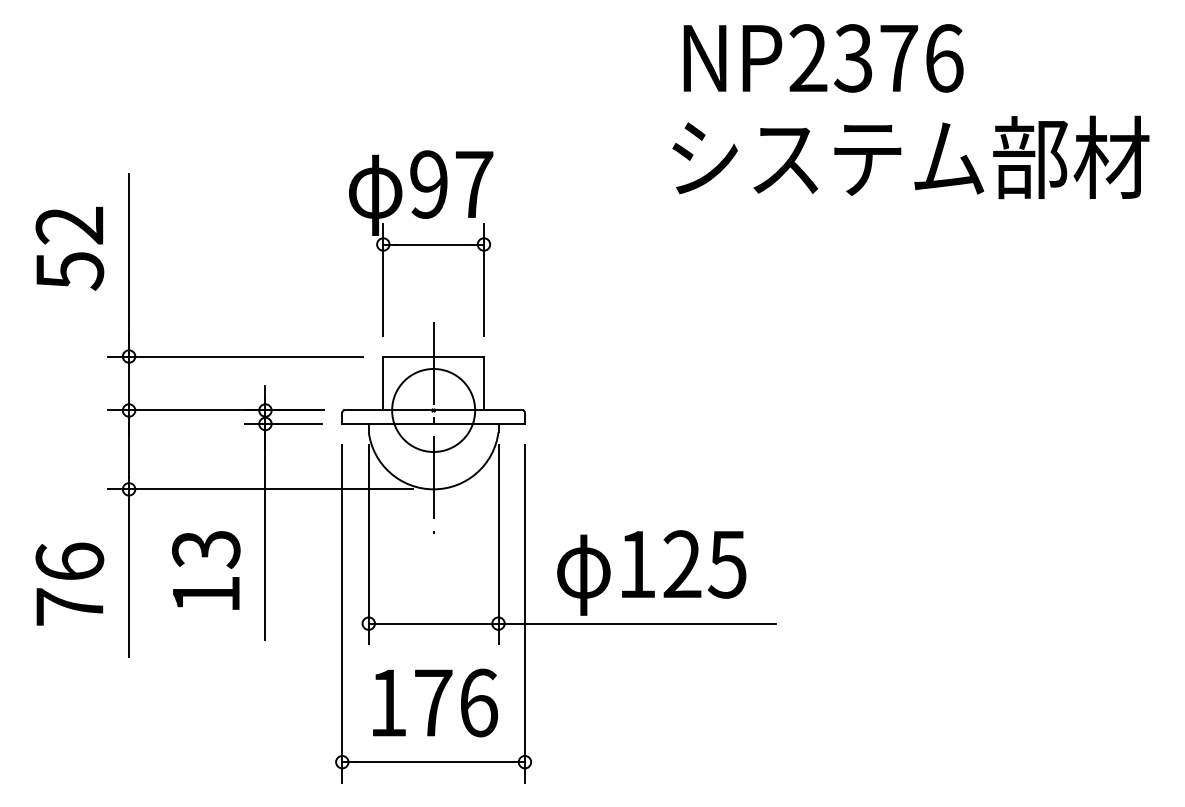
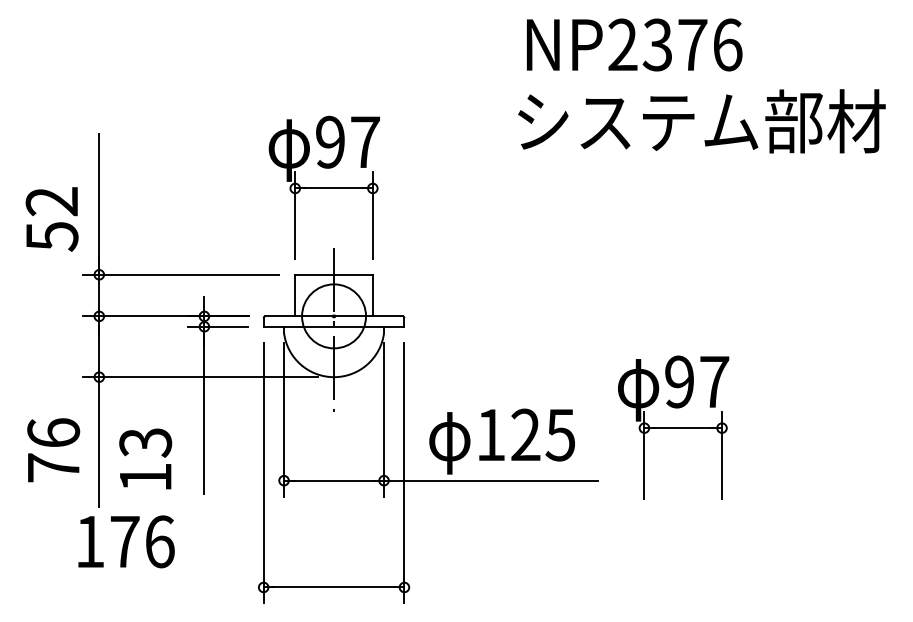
text: (69, 248) -> (51, 219), moved
part: (874, 554) -> (673, 427), added
text: (206, 570) -> (145, 458), moved
text: (435, 702) -> (126, 541), moved

